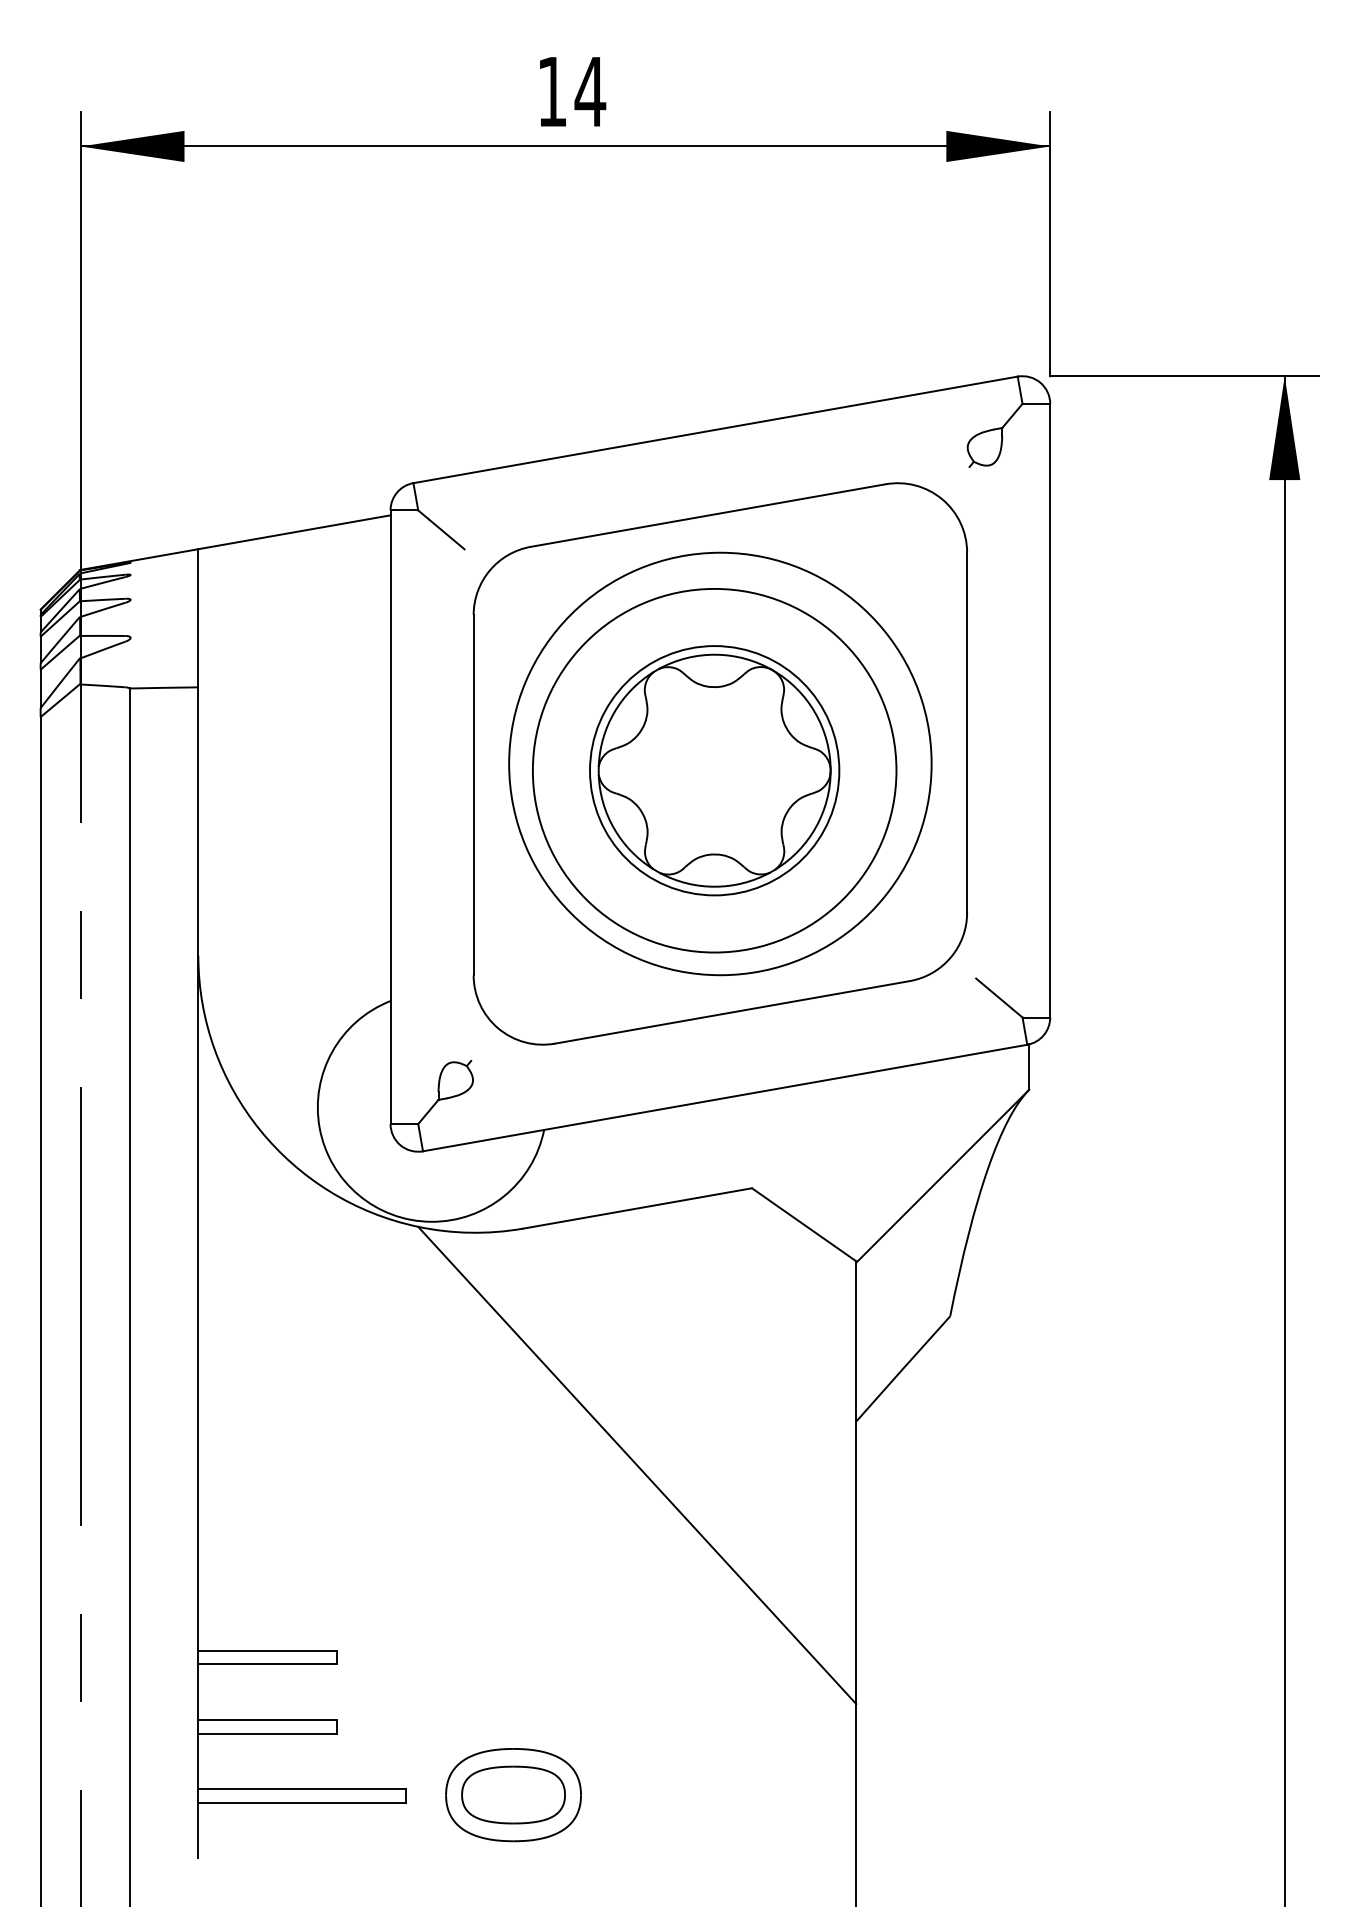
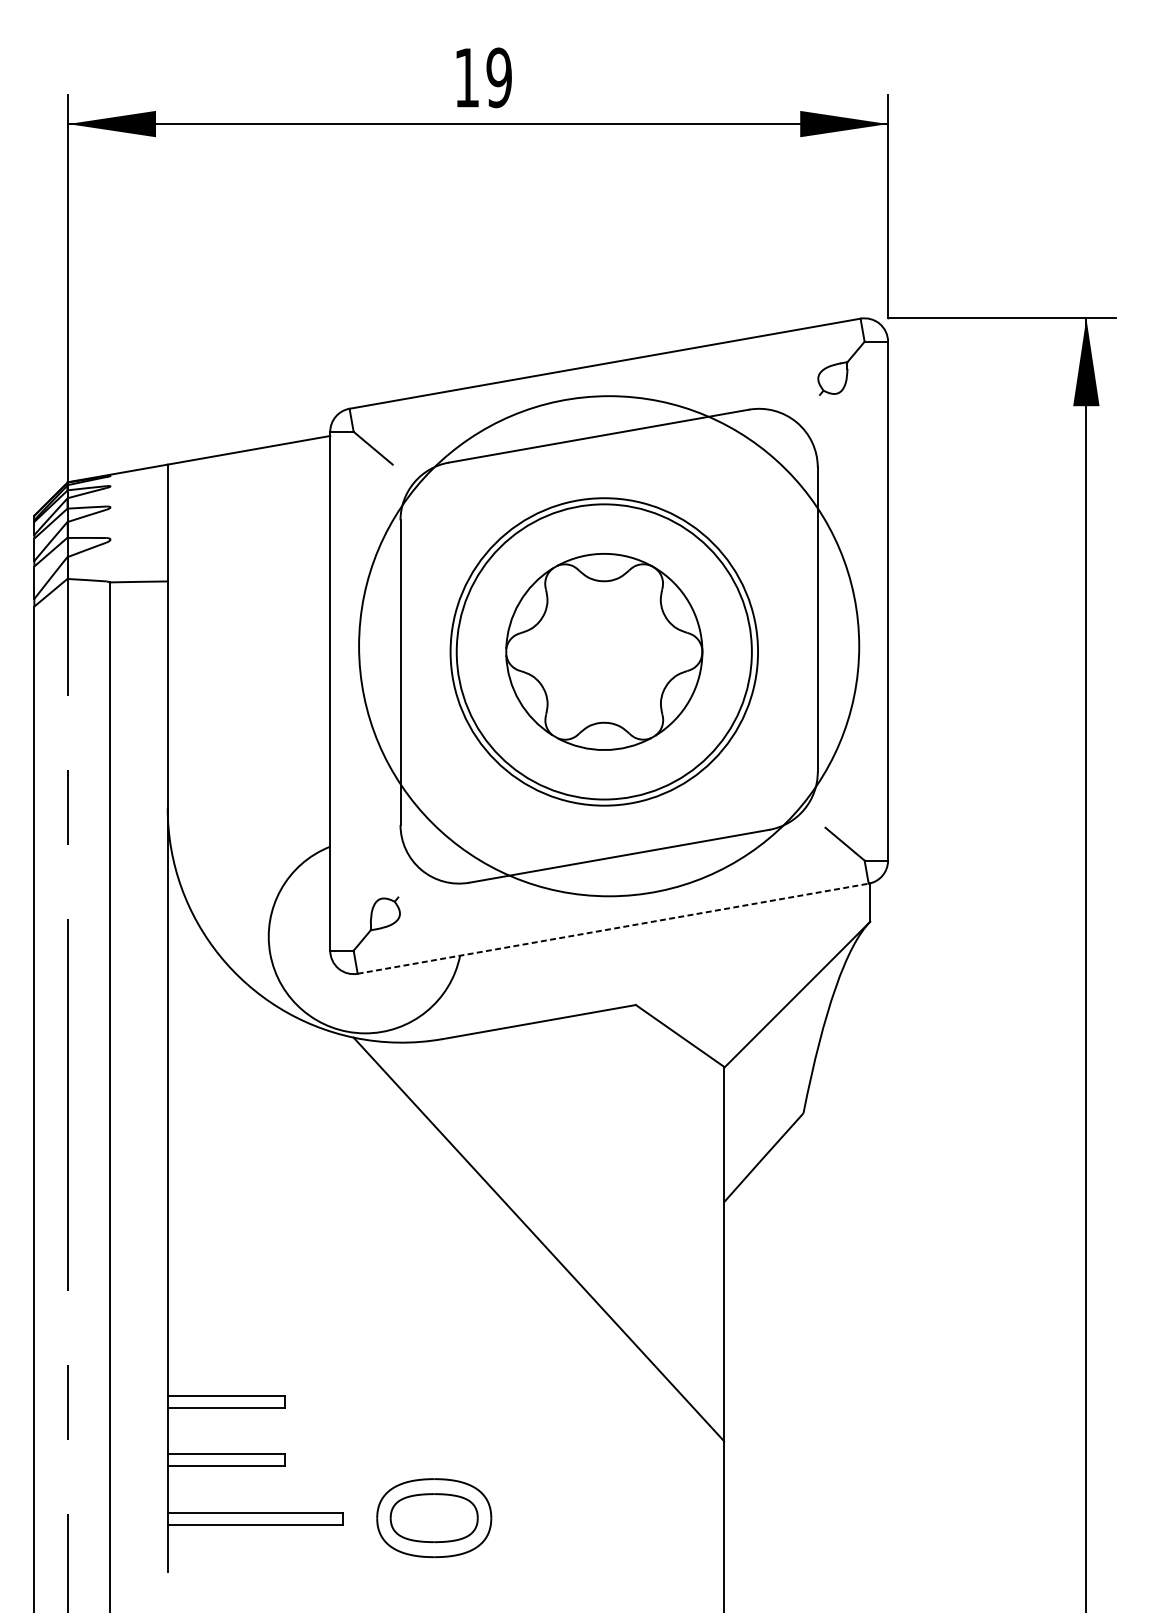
text: (590, 91) -> (499, 77), 14 -> 19
circle: (720, 763) -> (609, 645), size x1.4
circle: (714, 770) -> (604, 651), size x1.4
line: (725, 1098) -> (613, 929), solid -> dashed

